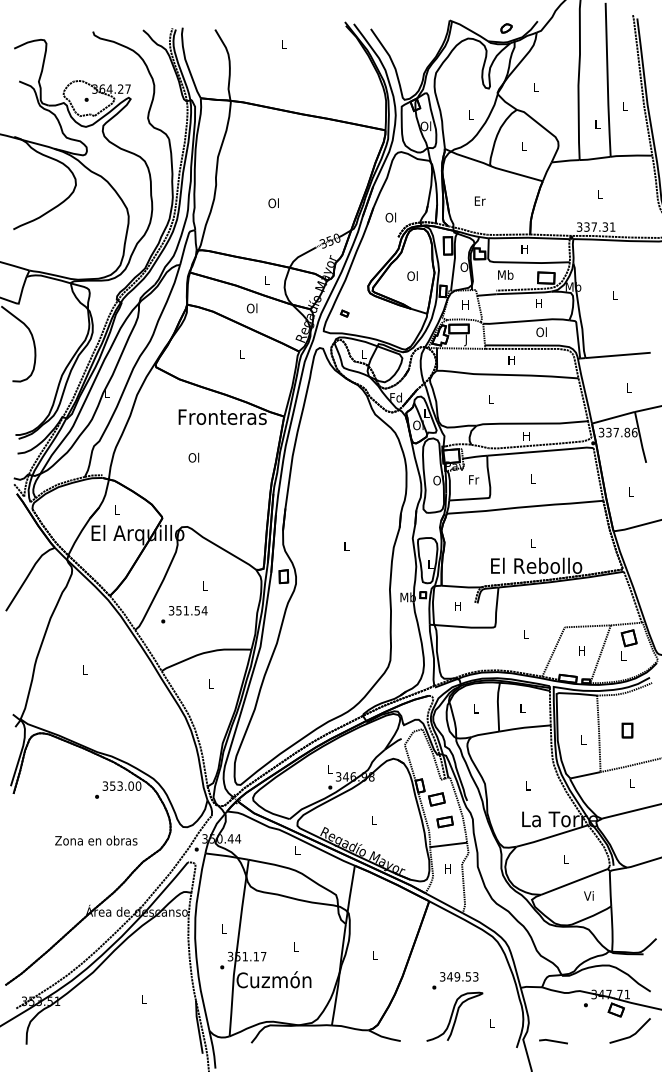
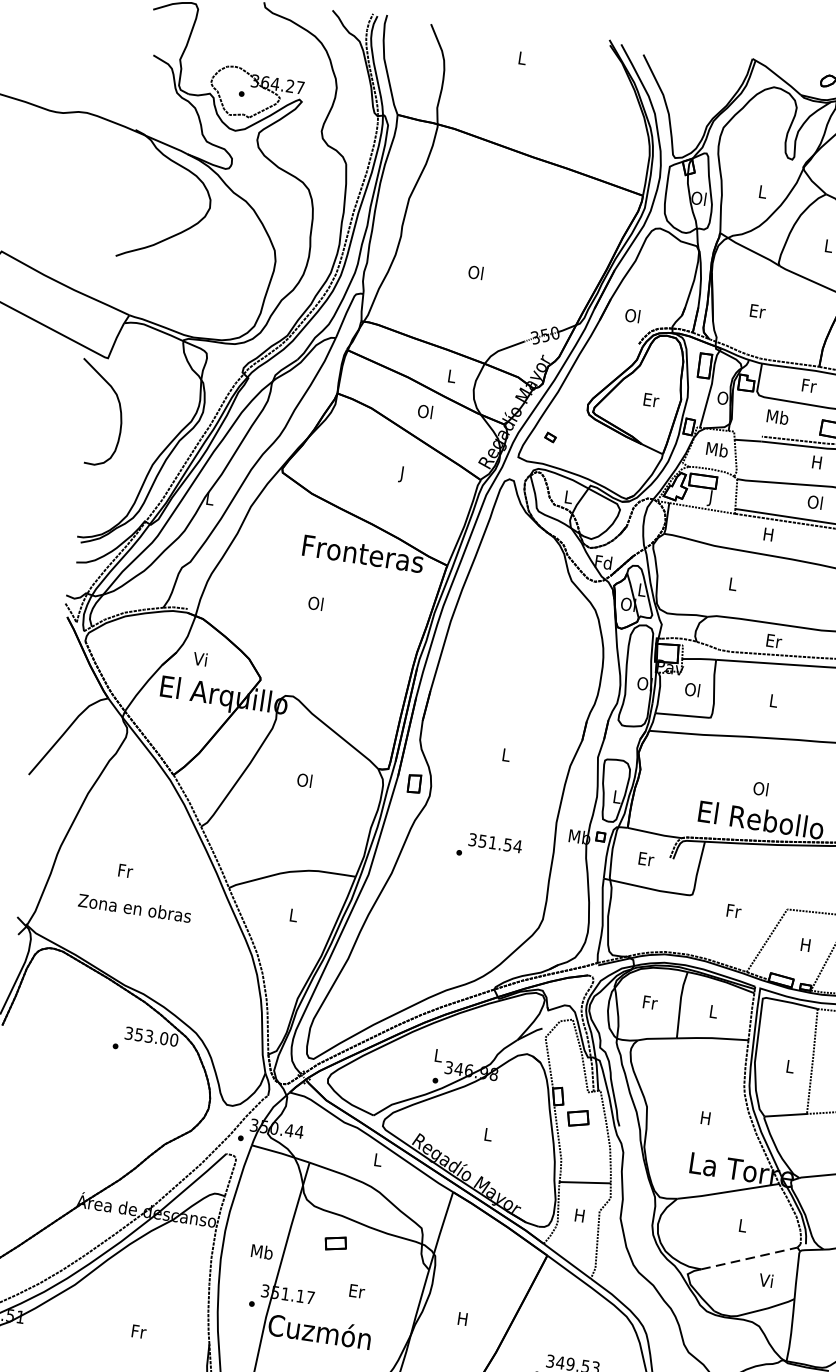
text: (525, 248) -> (810, 385), H -> Fr
text: (412, 275) -> (650, 399), Ol -> Er
text: (465, 304) -> (716, 449), H -> Mb
text: (242, 355) -> (402, 473), L -> J
text: (526, 435) -> (773, 640), H -> Er
text: (473, 479) -> (692, 689), Fr -> Ol
text: (116, 509) -> (199, 658), L -> Vi
text: (532, 543) -> (760, 788), L -> Ol
text: (204, 585) -> (304, 779), L -> Ol
text: (458, 605) -> (646, 858), H -> Er
text: (184, 614) -> (489, 847), moved
text: (526, 633) -> (733, 910), L -> Fr
text: (85, 669) -> (125, 870), L -> Fr
text: (476, 708) -> (650, 1002), L -> Fr
text: (528, 785) -> (706, 1117), L -> H
part: (444, 821) -> (335, 1242), moved
text: (96, 840) -> (135, 908), moved
line: (574, 881) -> (749, 1257), solid -> dashed
text: (223, 928) -> (261, 1251), L -> Mb
text: (296, 946) -> (357, 1290), L -> Er
text: (374, 955) -> (461, 1318), L -> H
text: (144, 998) -> (139, 1330), L -> Fr

